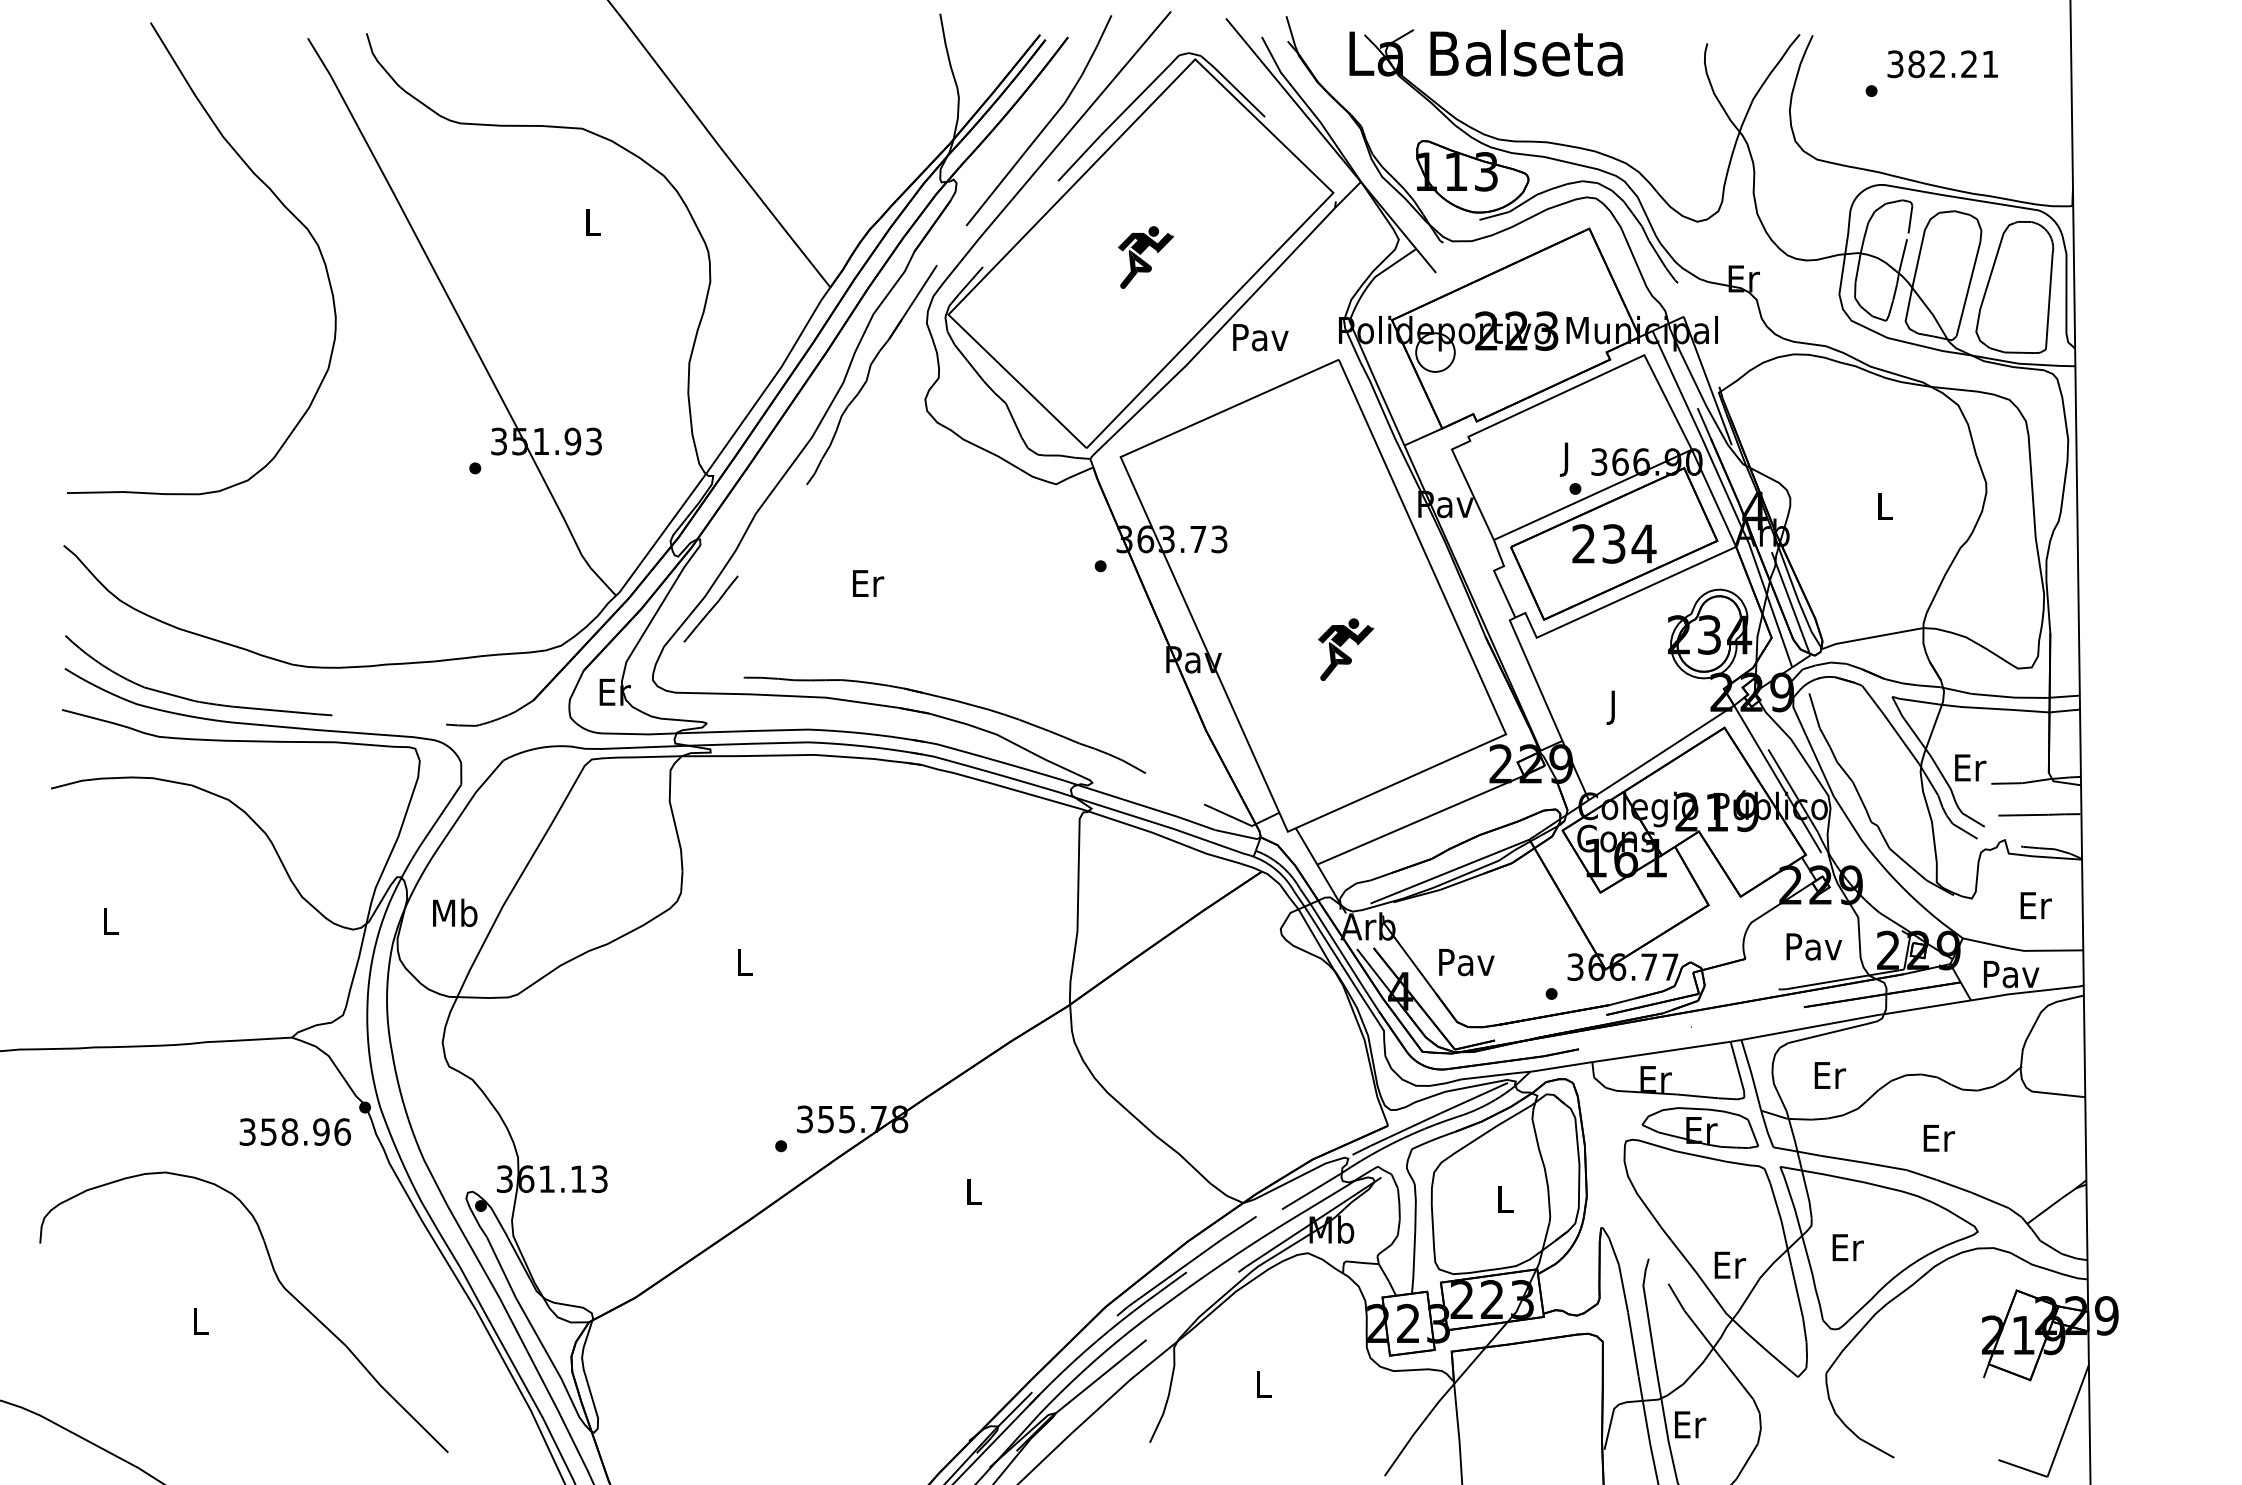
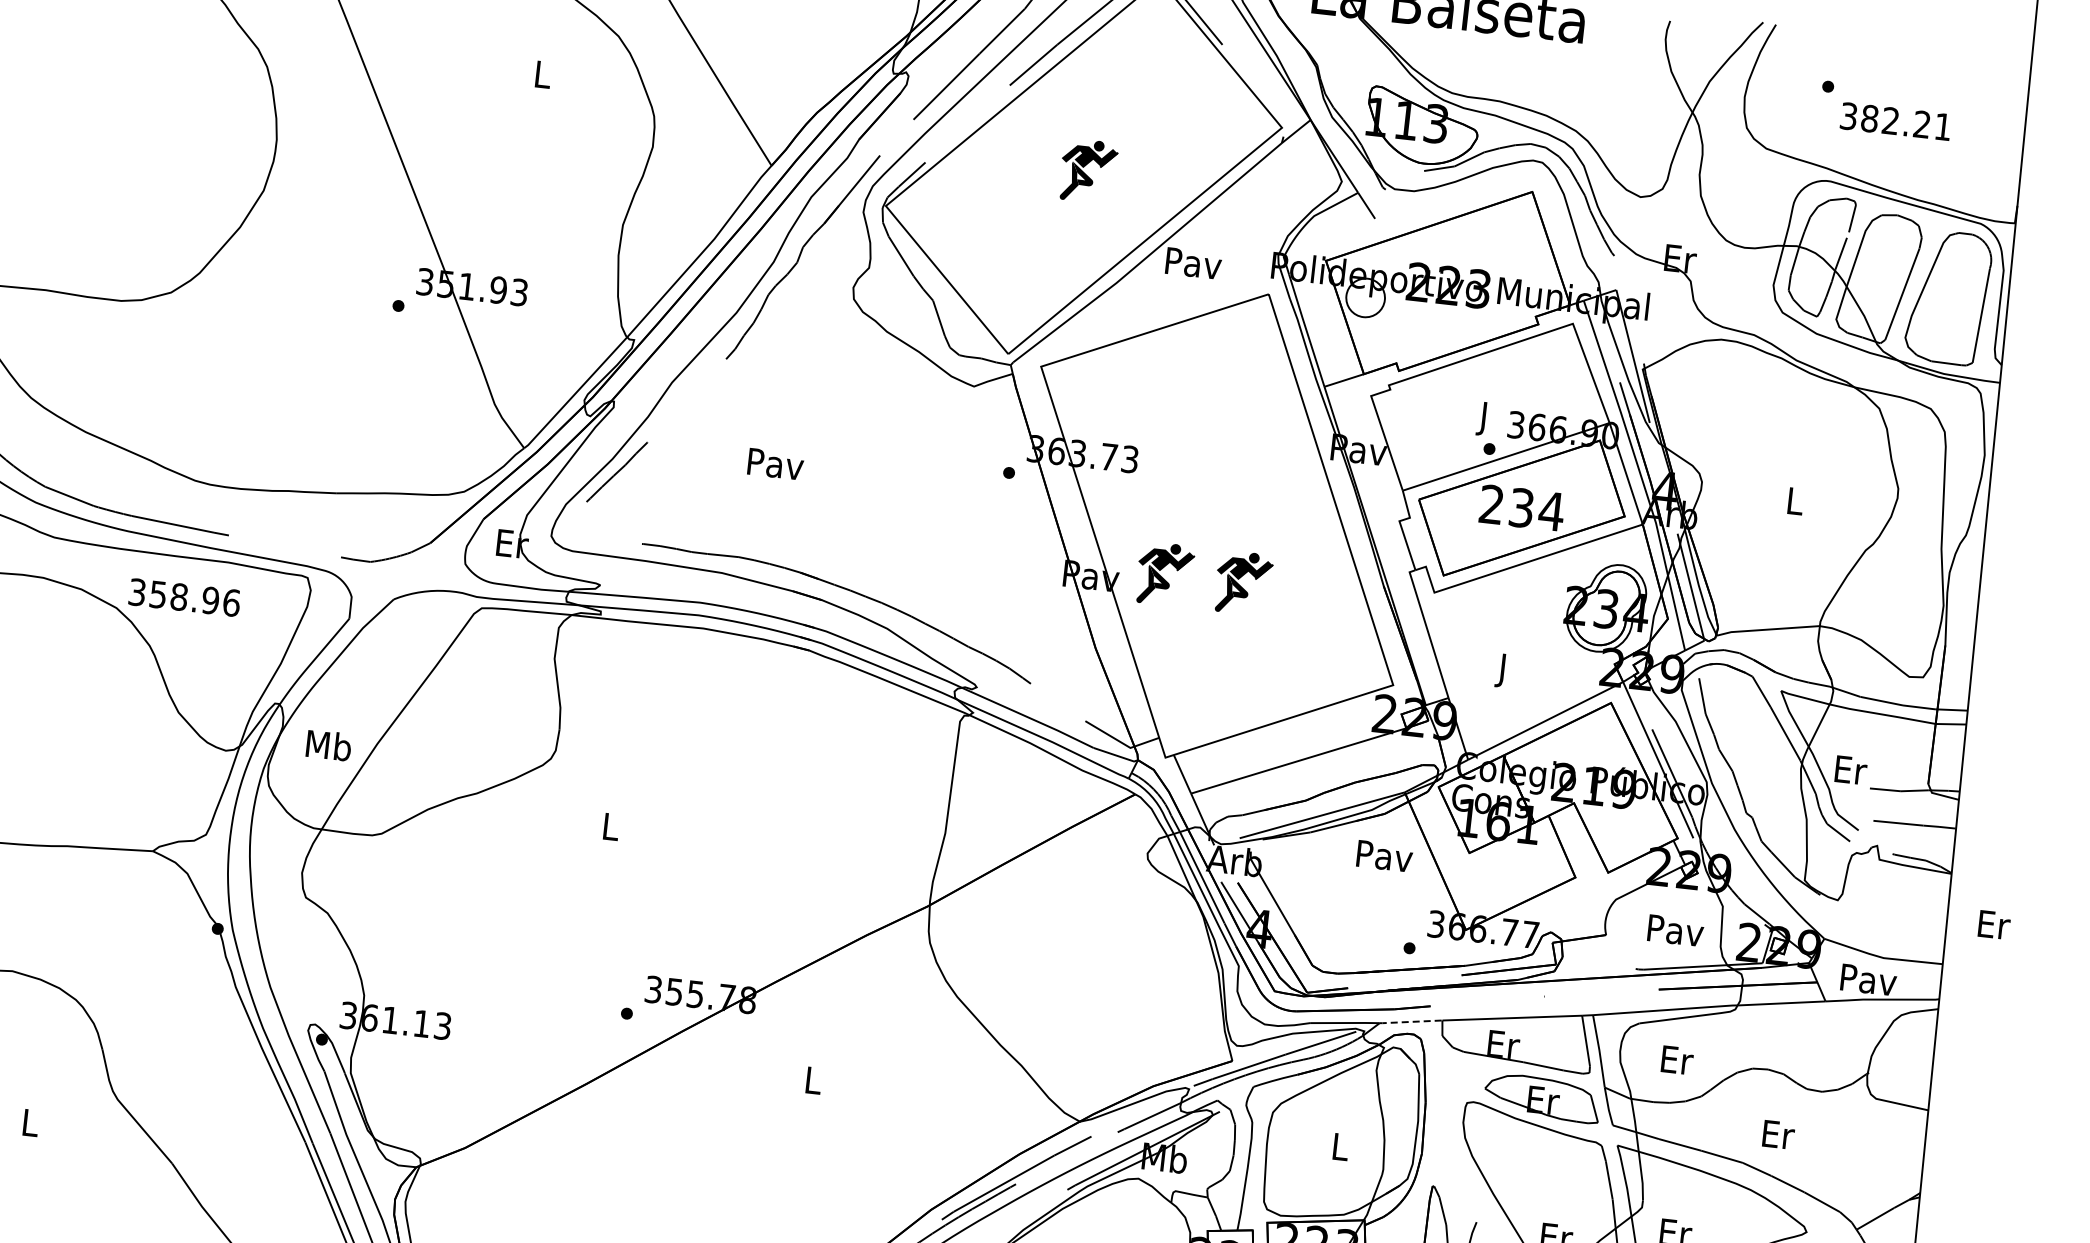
text: (1942, 64) -> (1895, 121), moved
text: (867, 583) -> (775, 464), Er -> Pav
part: (1266, 649) -> (1164, 574), added
text: (2035, 905) -> (1993, 924), moved
text: (1466, 962) -> (1384, 856), moved
line: (1560, 1067) -> (1410, 1022), solid -> dashed
text: (294, 1131) -> (183, 596), moved

